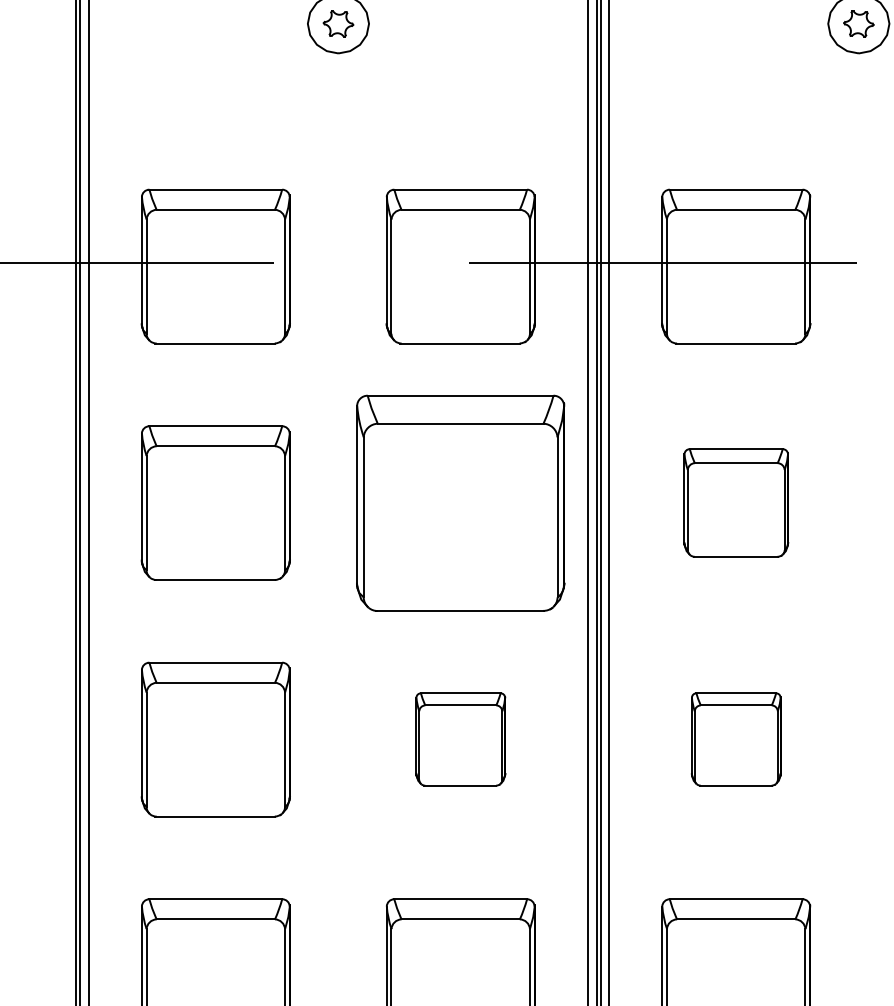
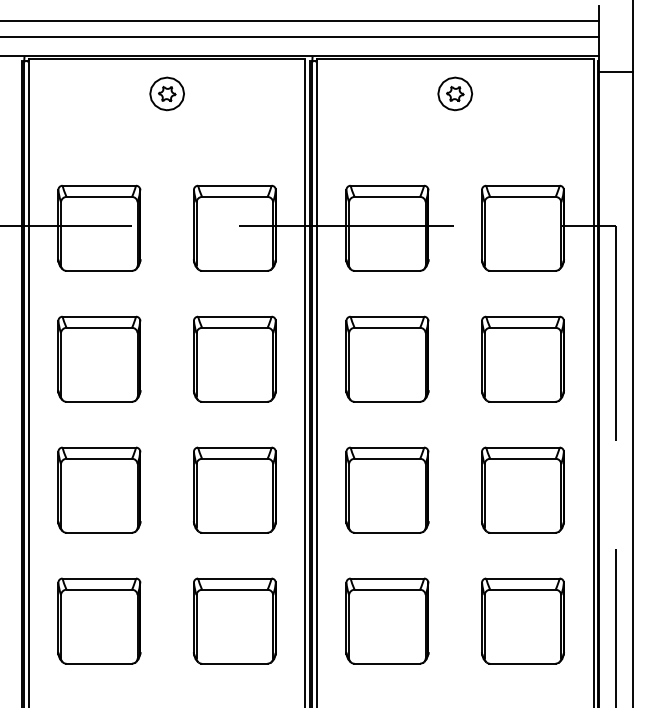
part: (460, 501) -> (234, 358), size x0.71
part: (736, 501) -> (387, 358), size x1.43
part: (460, 738) -> (234, 489), size x1.67
part: (736, 738) -> (387, 489), size x1.67

